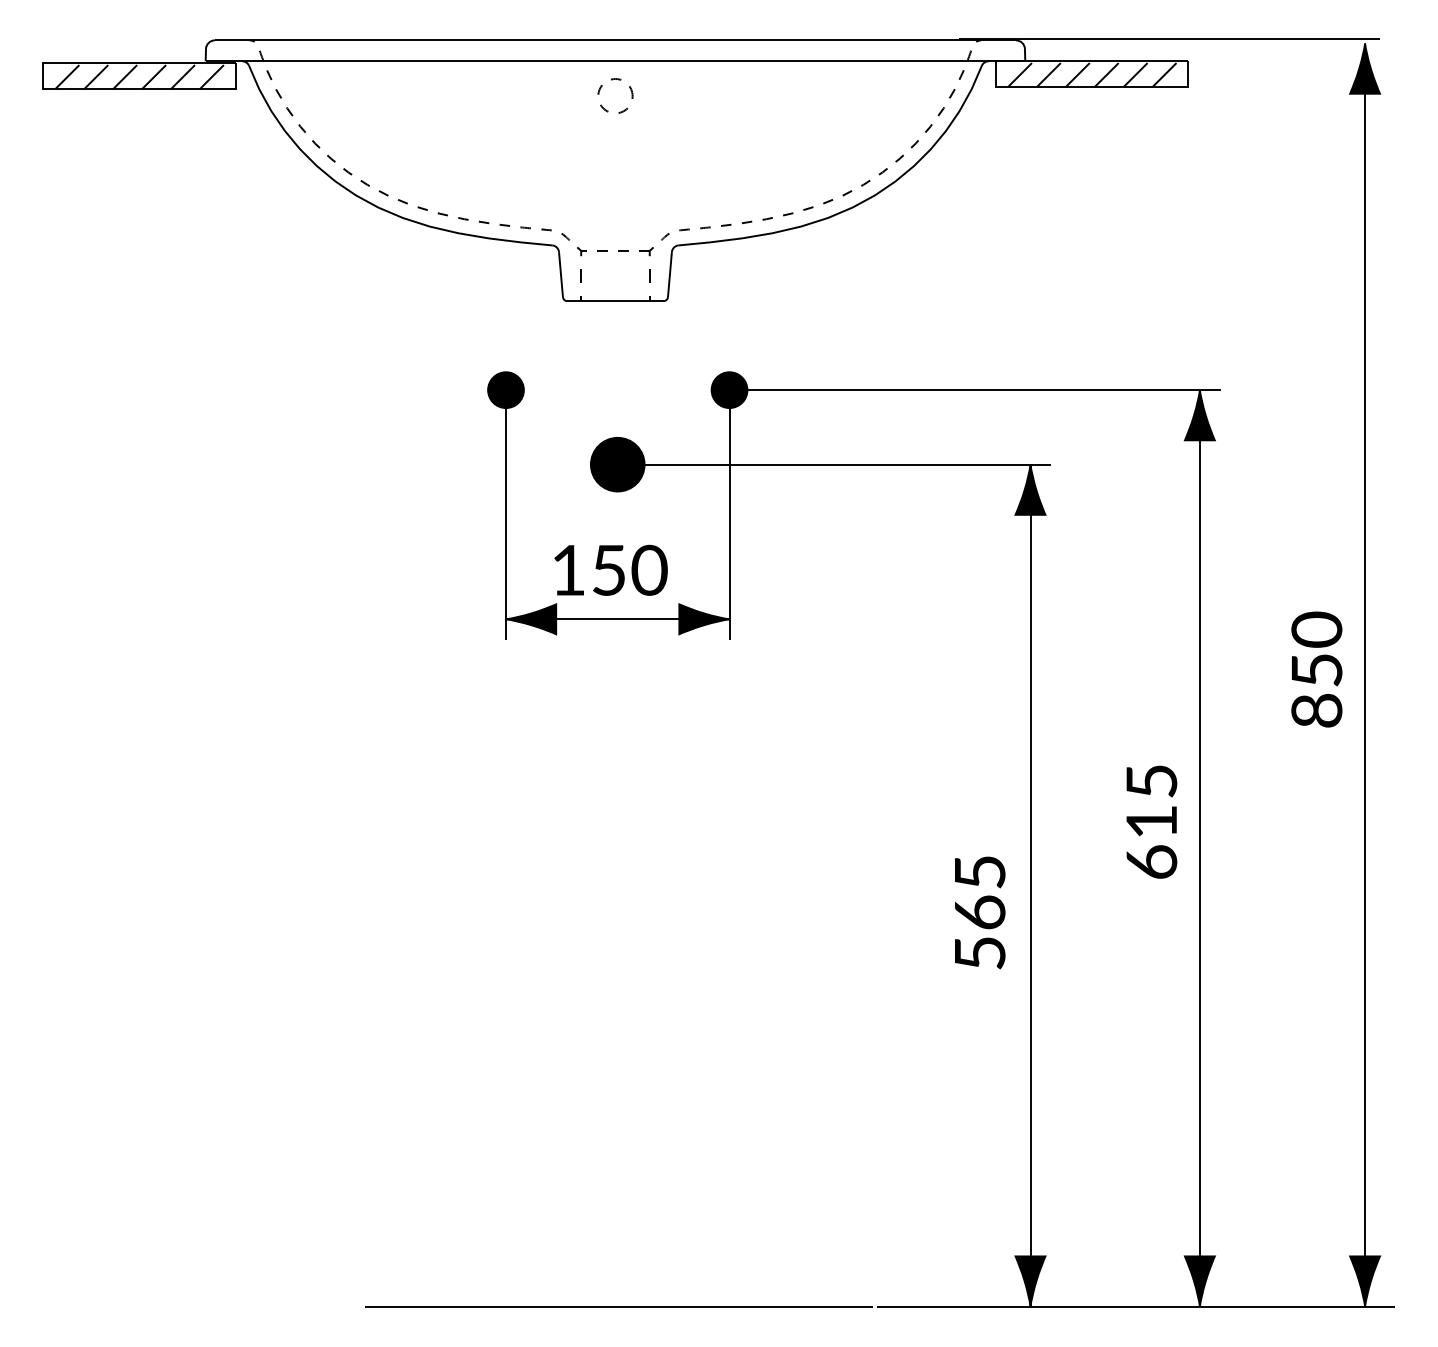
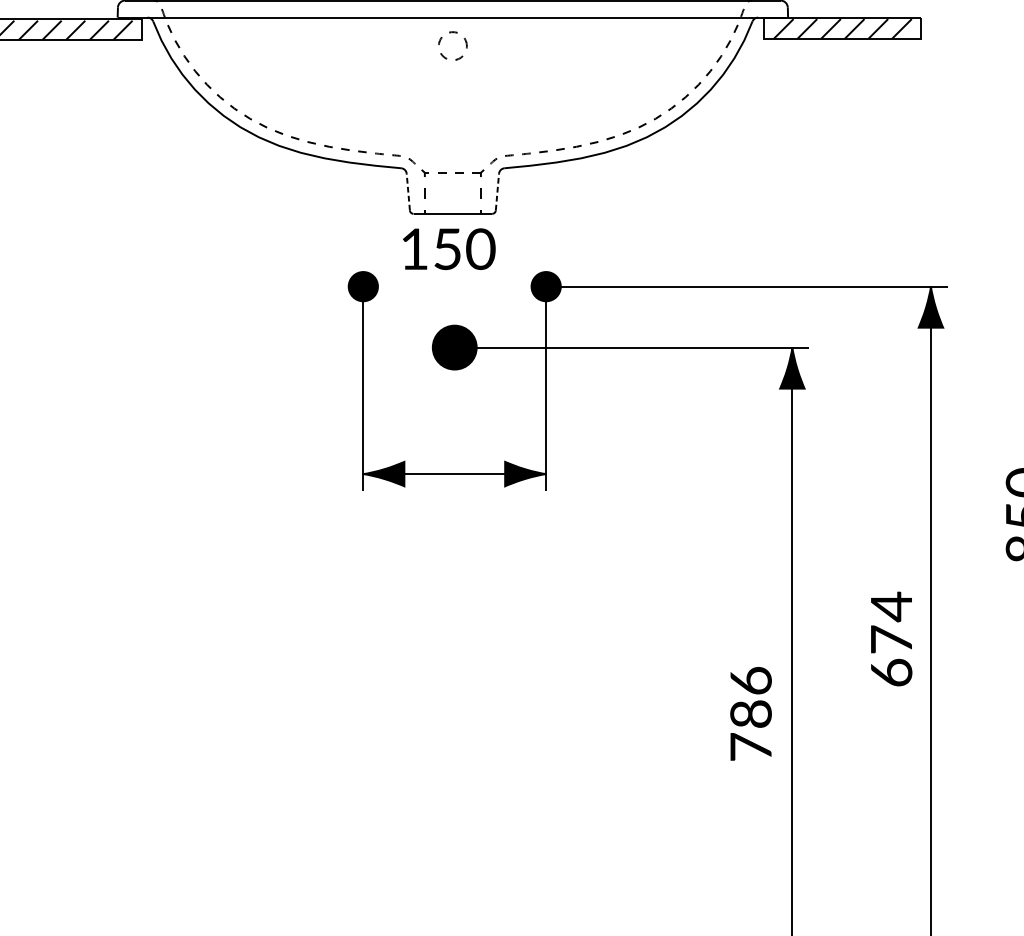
line: (560, 274) -> (407, 192), solid -> dashed
line: (669, 274) -> (497, 192), solid -> dashed
text: (610, 569) -> (448, 248), moved
text: (1151, 800) -> (891, 622), 615 -> 674
text: (979, 912) -> (750, 713), 565 -> 786

